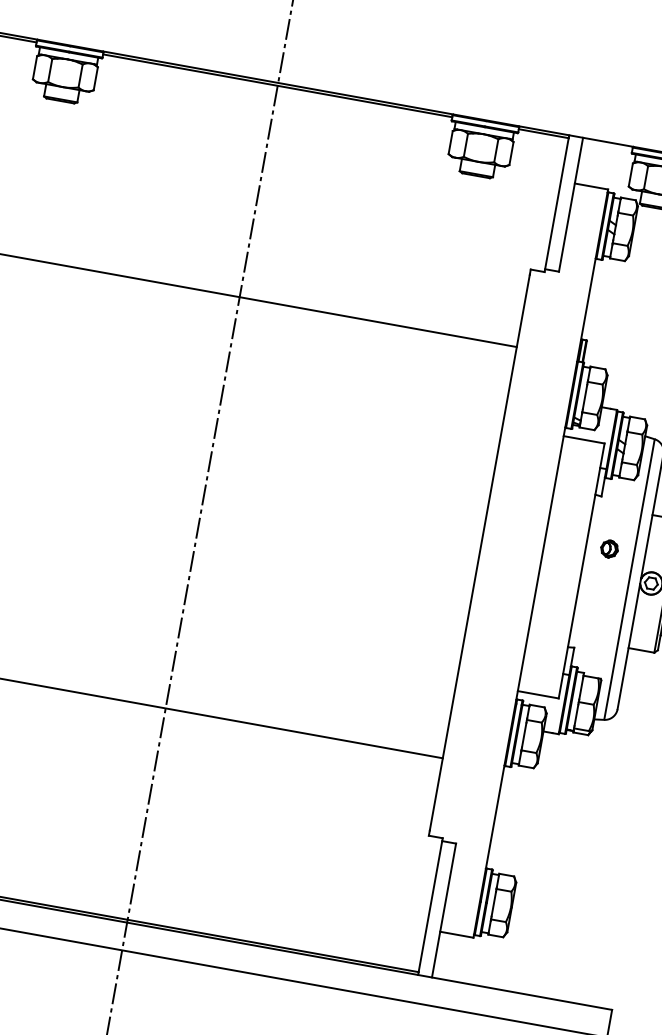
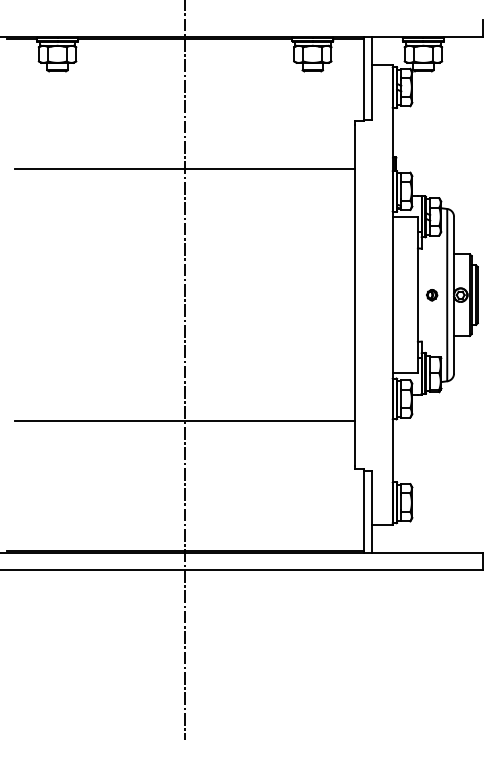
part: (610, 549) -> (432, 295), moved

